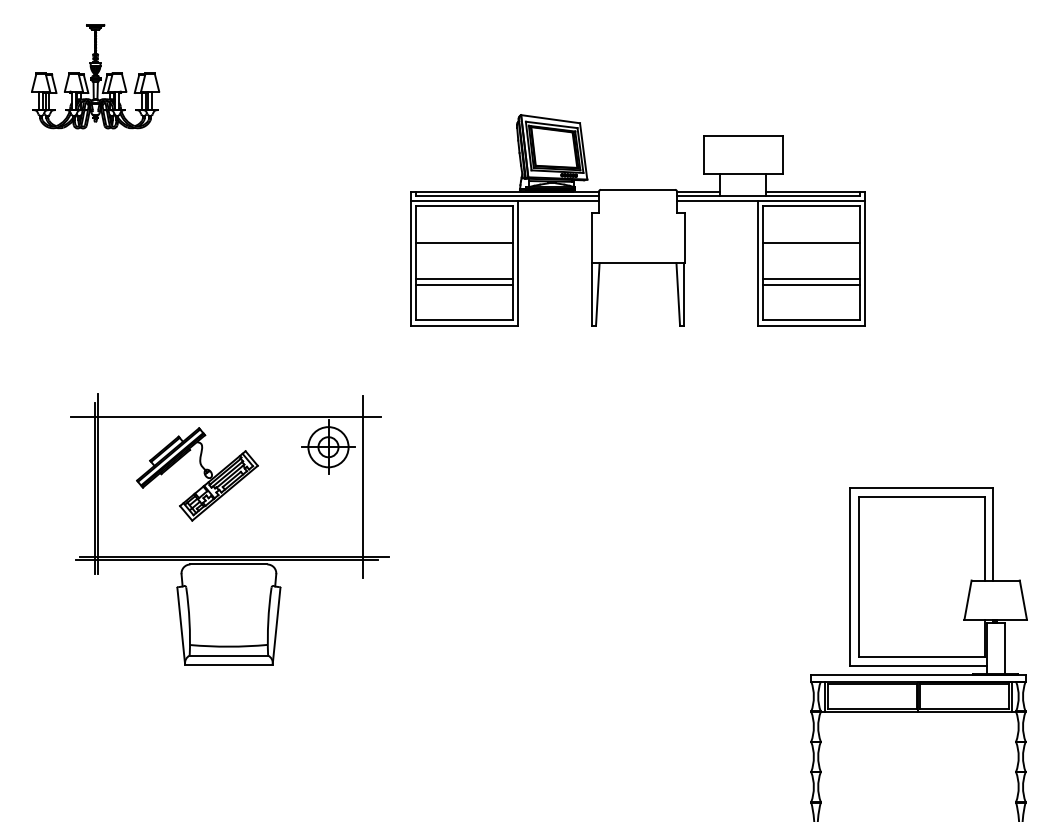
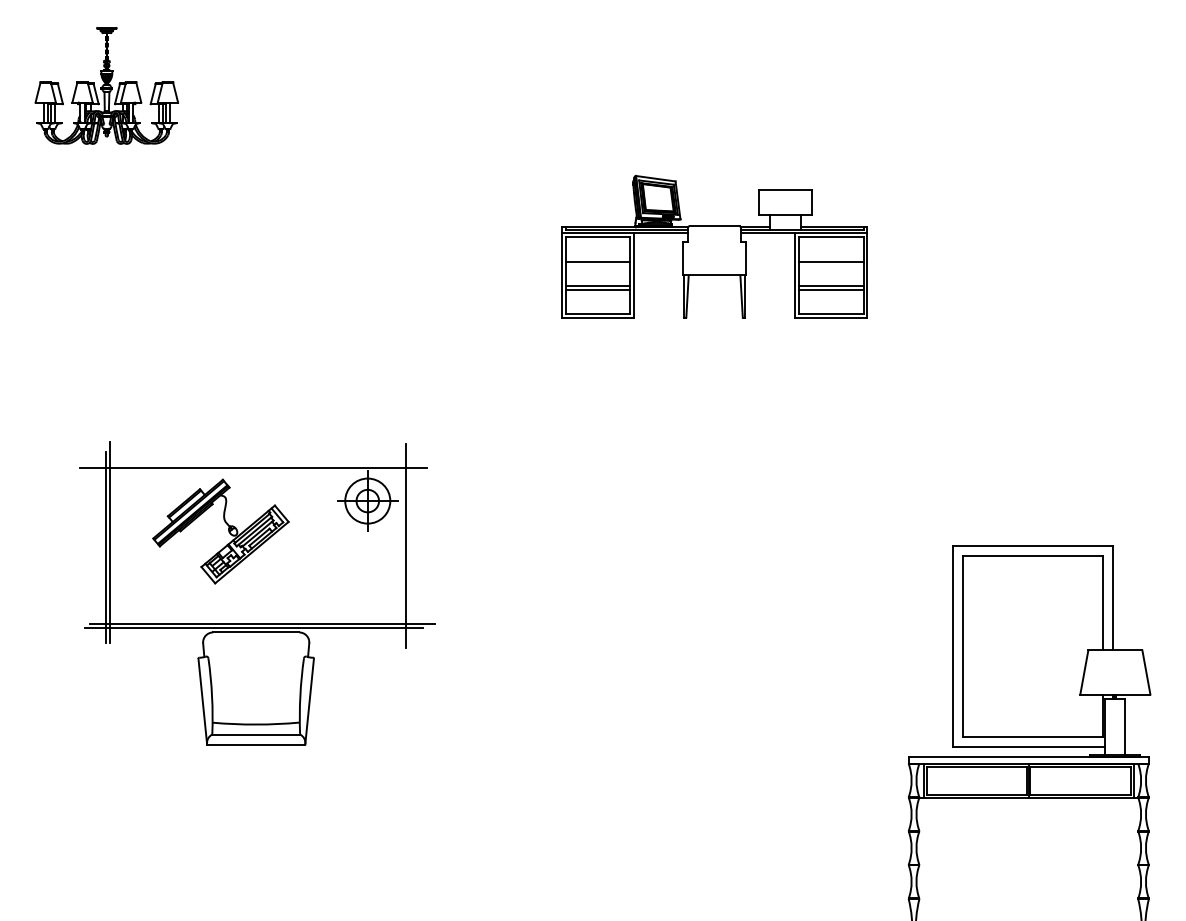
part: (637, 220) -> (714, 246), size x0.6

